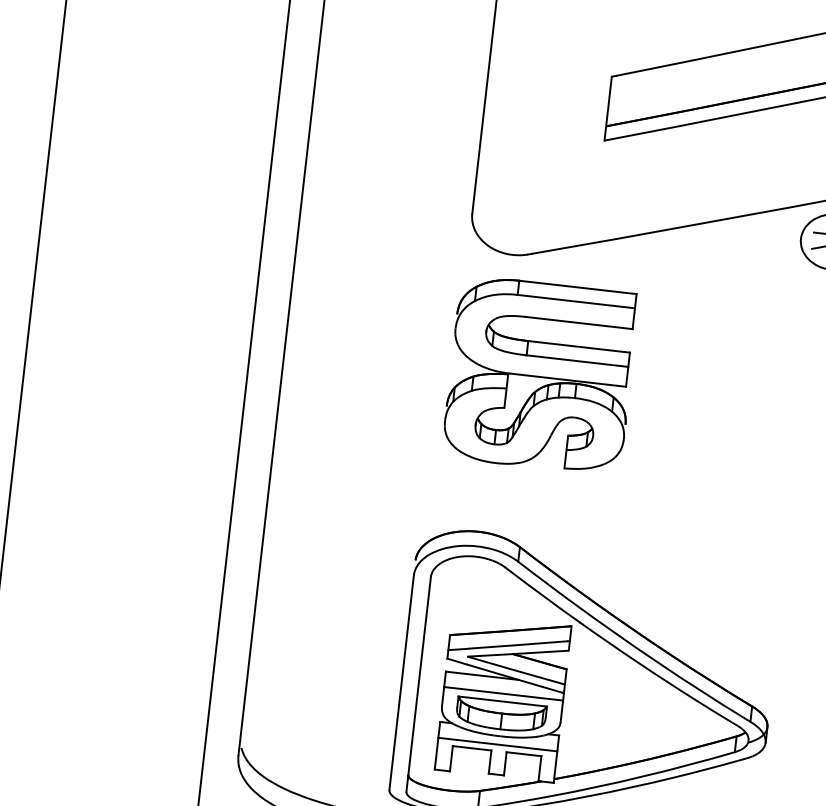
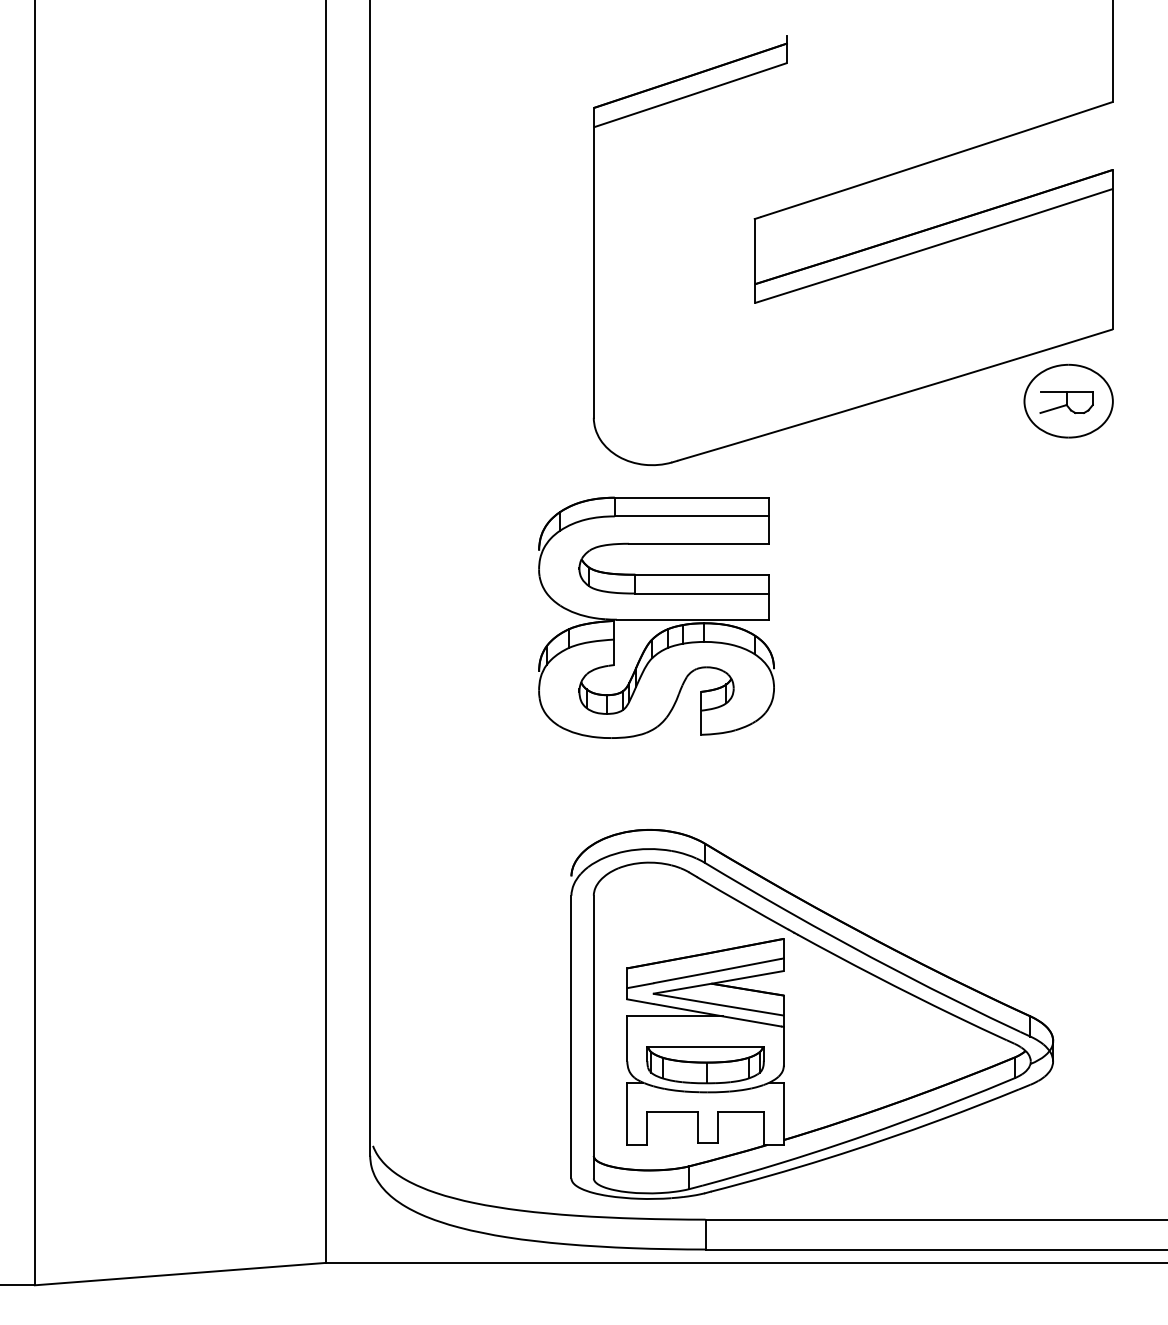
part: (540, 375) -> (656, 617), moved
line: (503, 693) -> (705, 1036), removed
line: (497, 744) -> (705, 1103), removed

